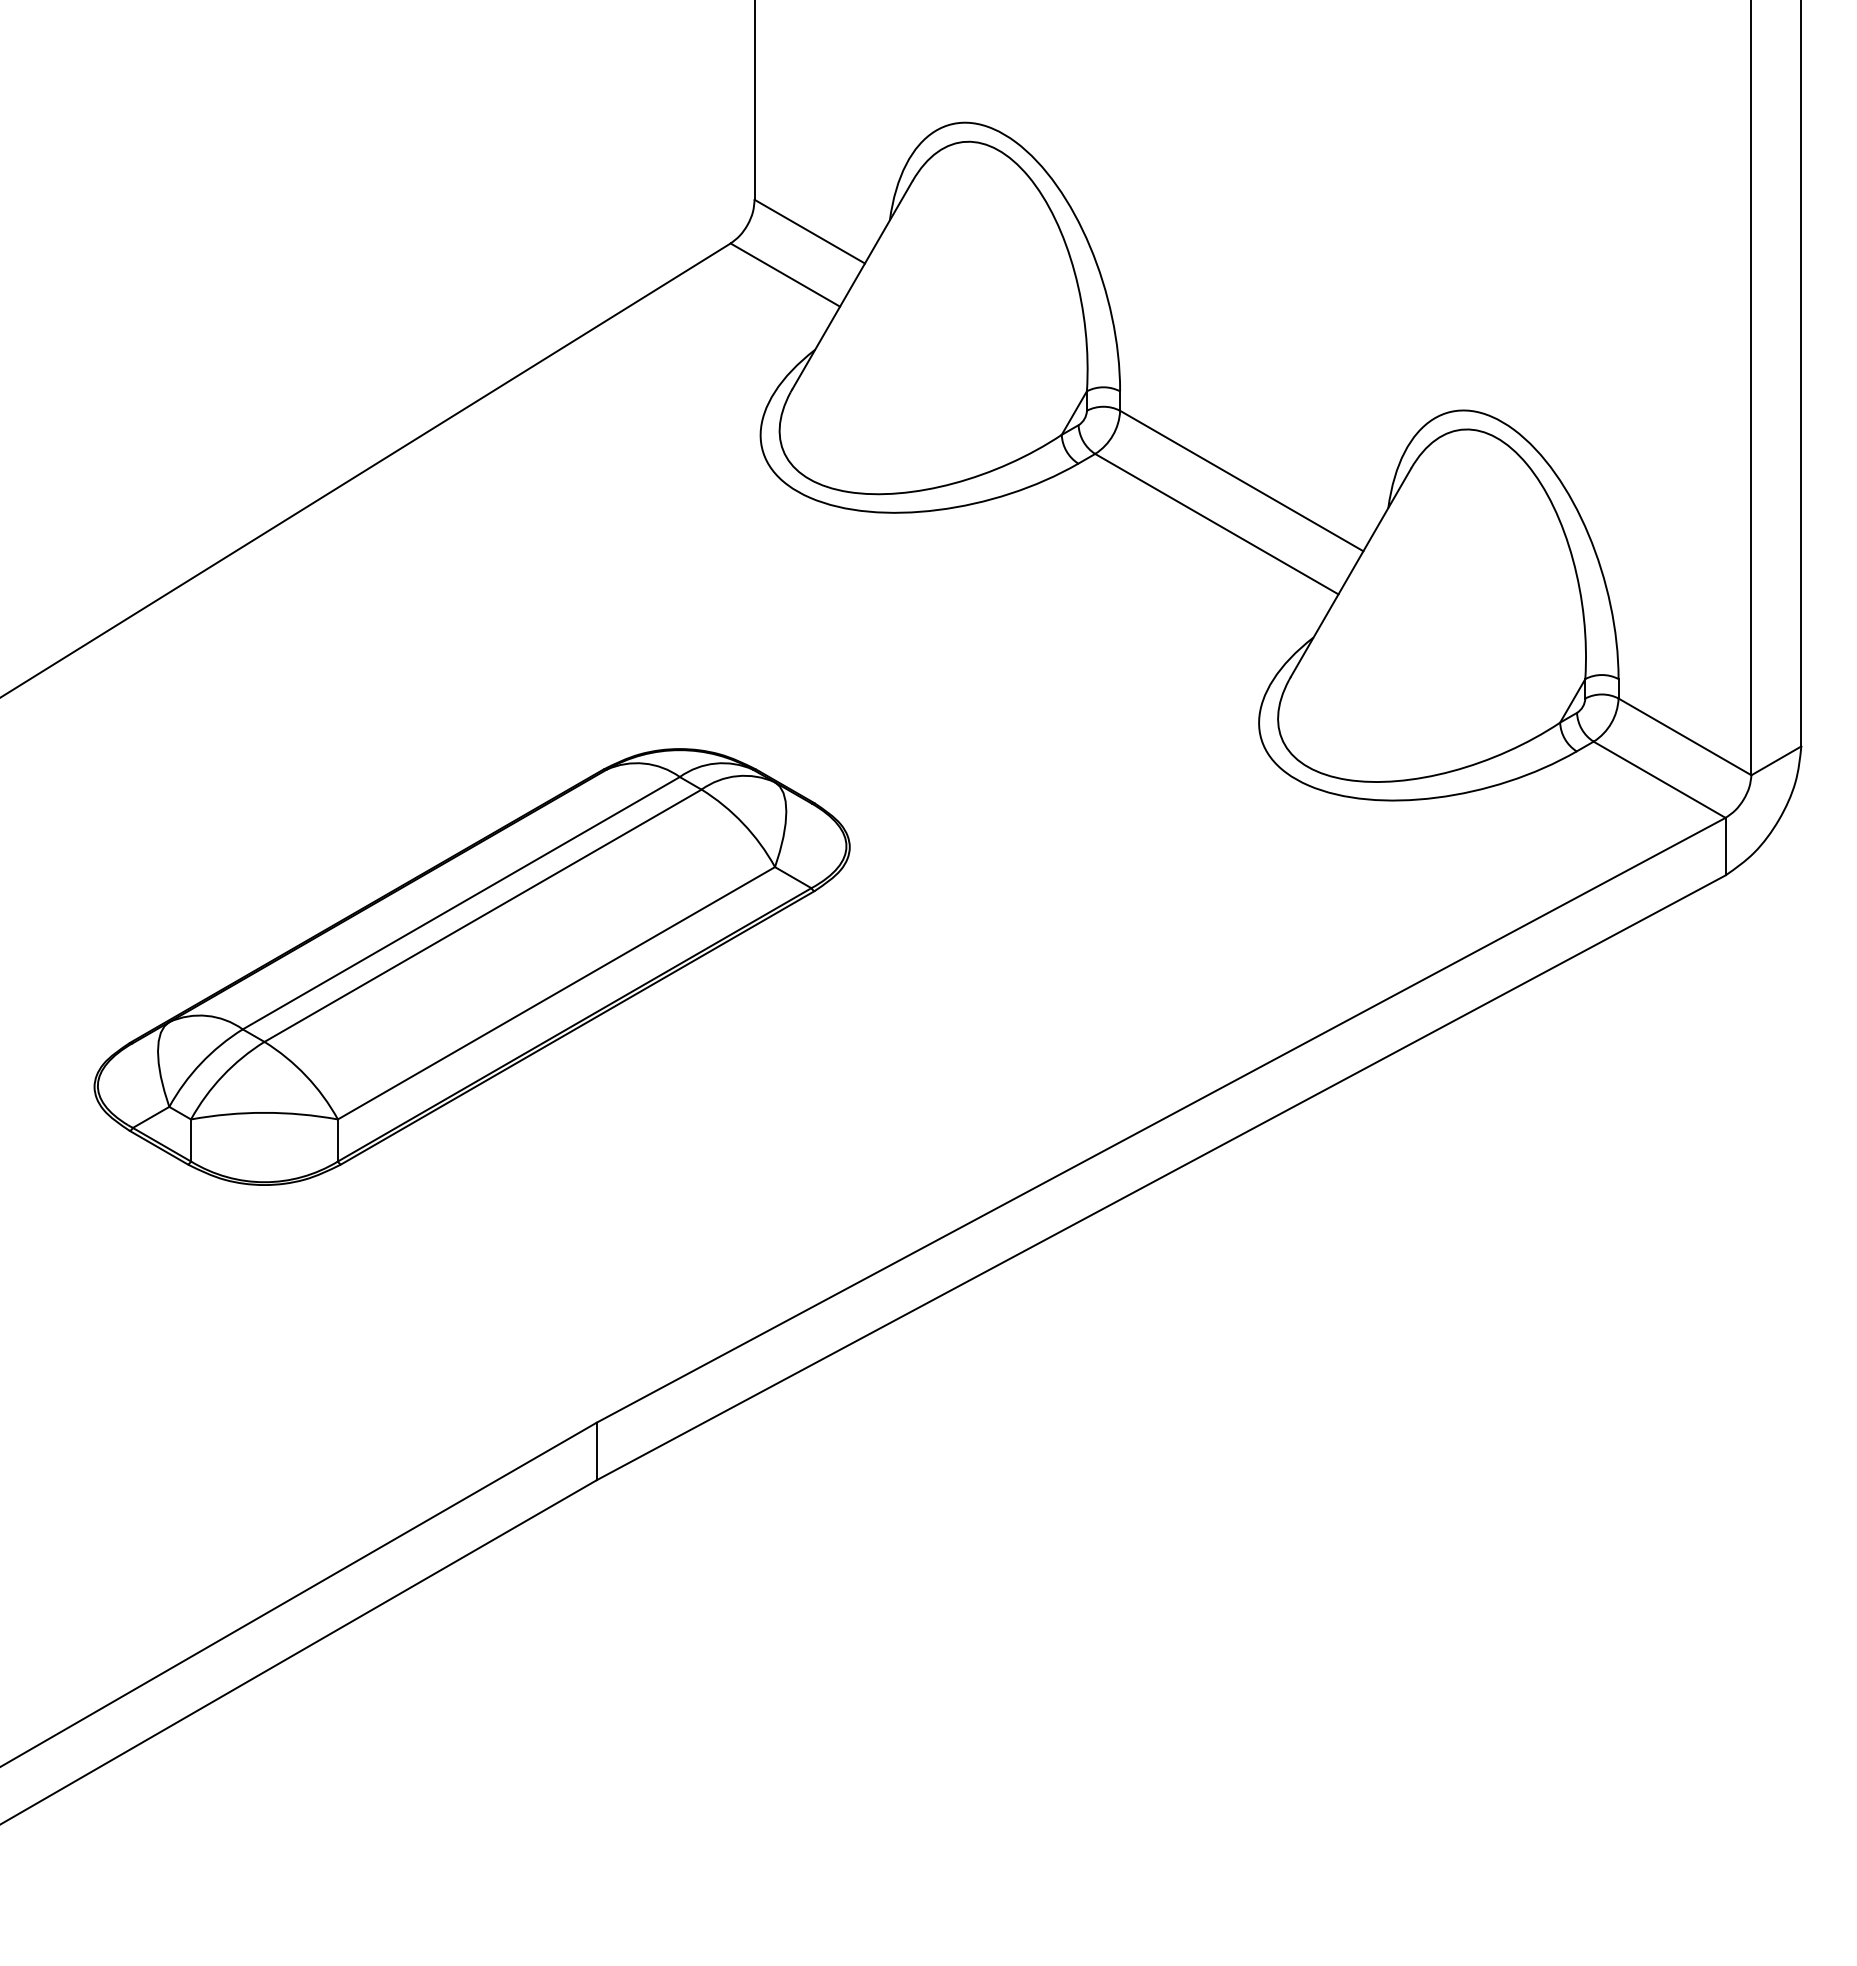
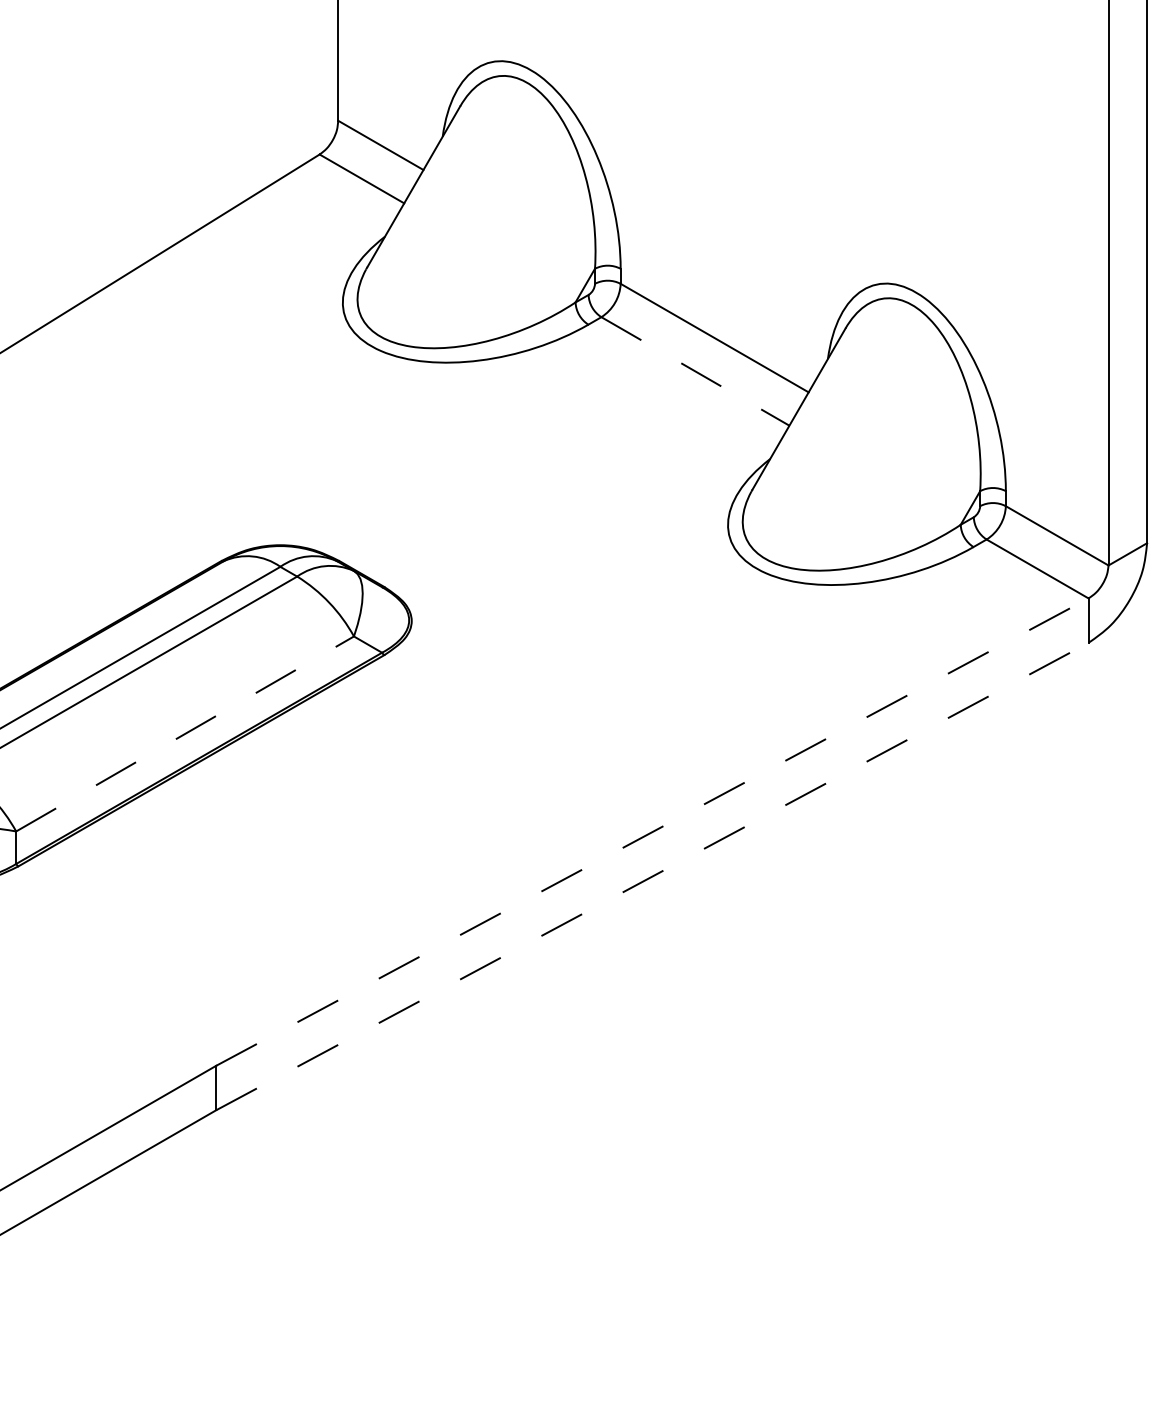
line: (1217, 524) -> (695, 371), solid -> dashed
line: (556, 993) -> (185, 734), solid -> dashed
line: (1161, 1120) -> (652, 832), solid -> dashed
line: (1161, 1177) -> (652, 876), solid -> dashed

